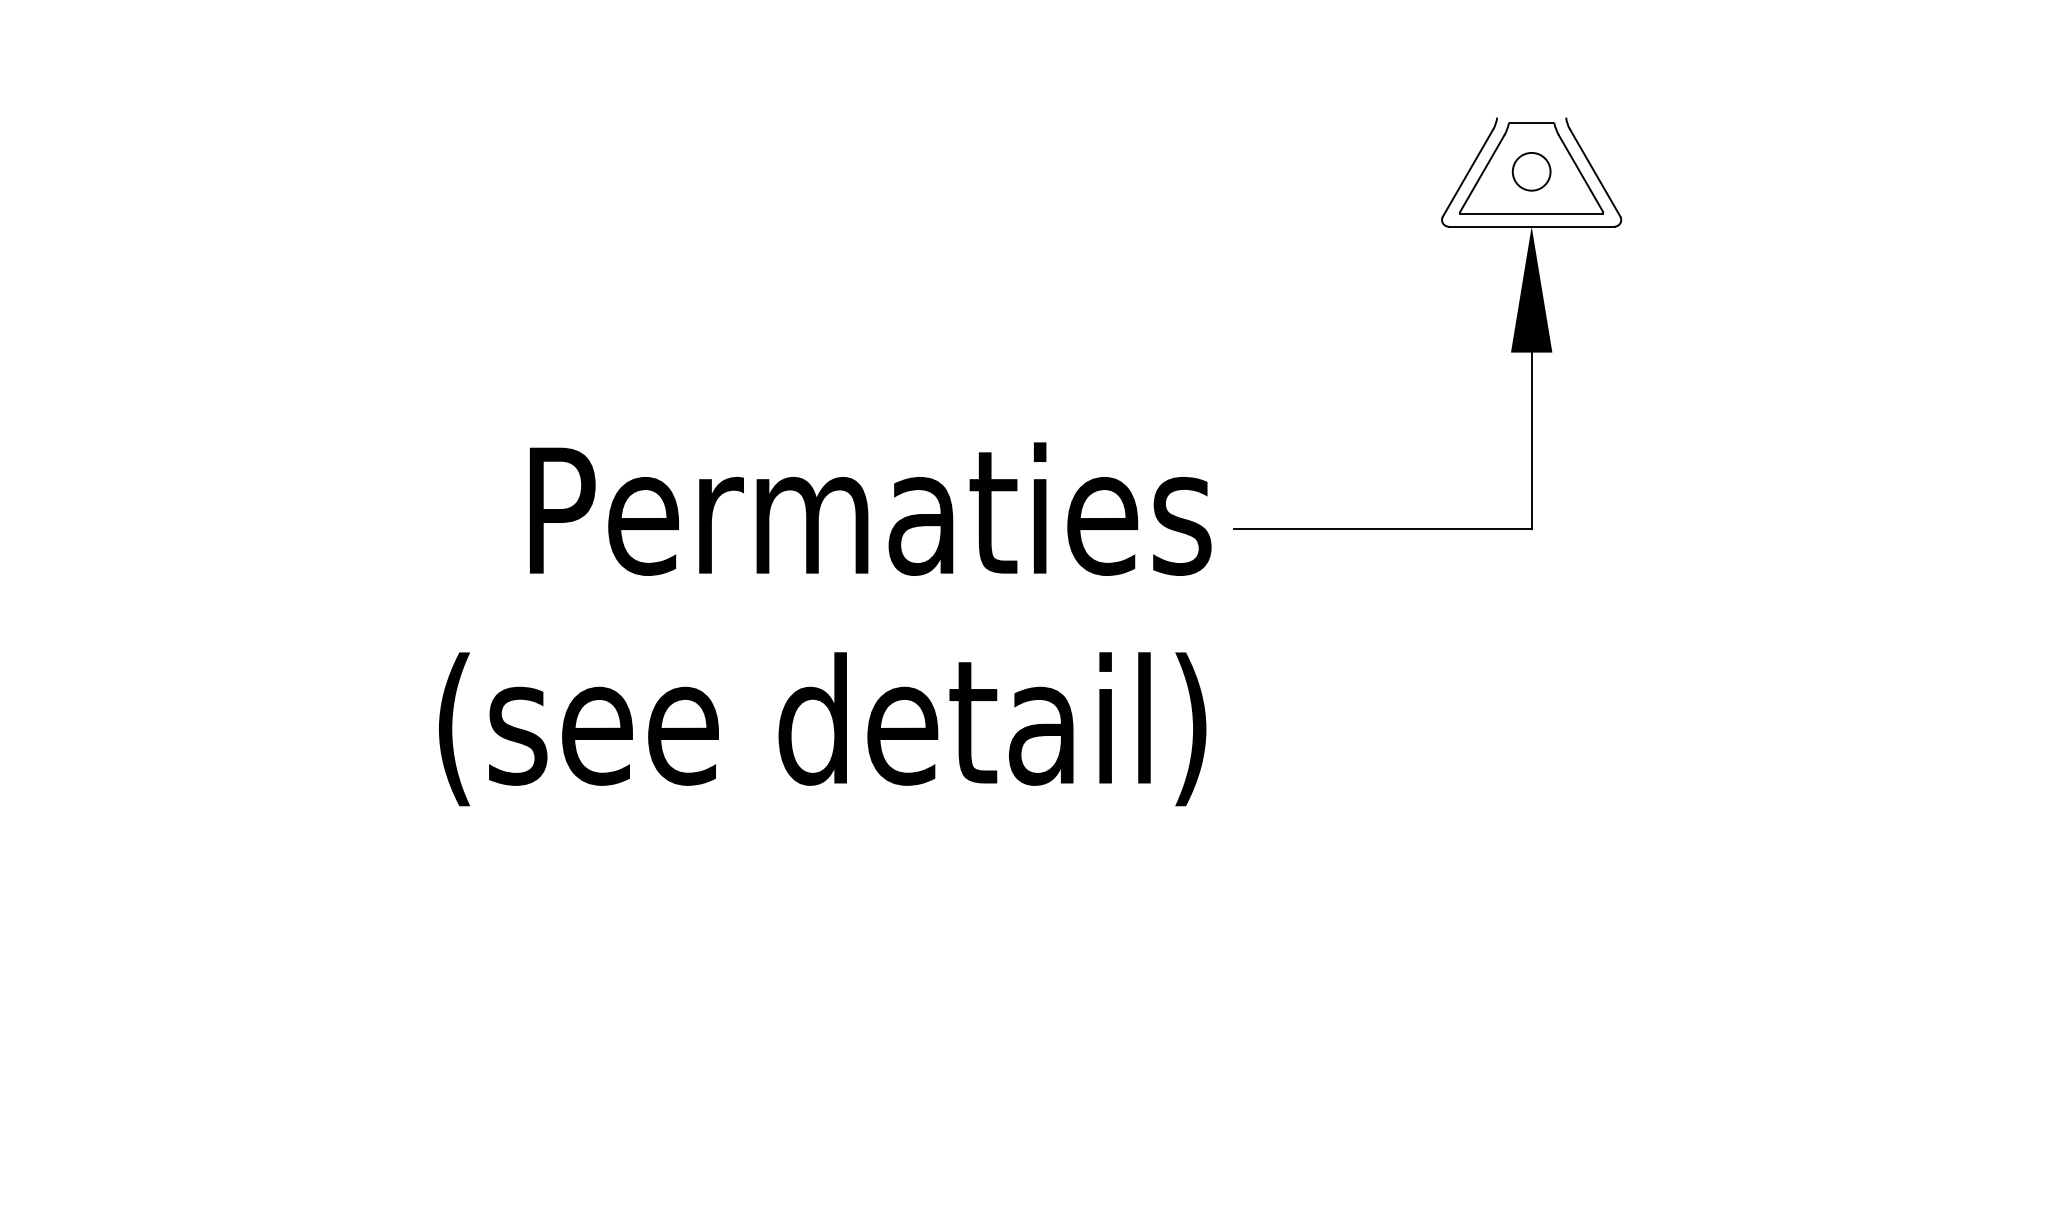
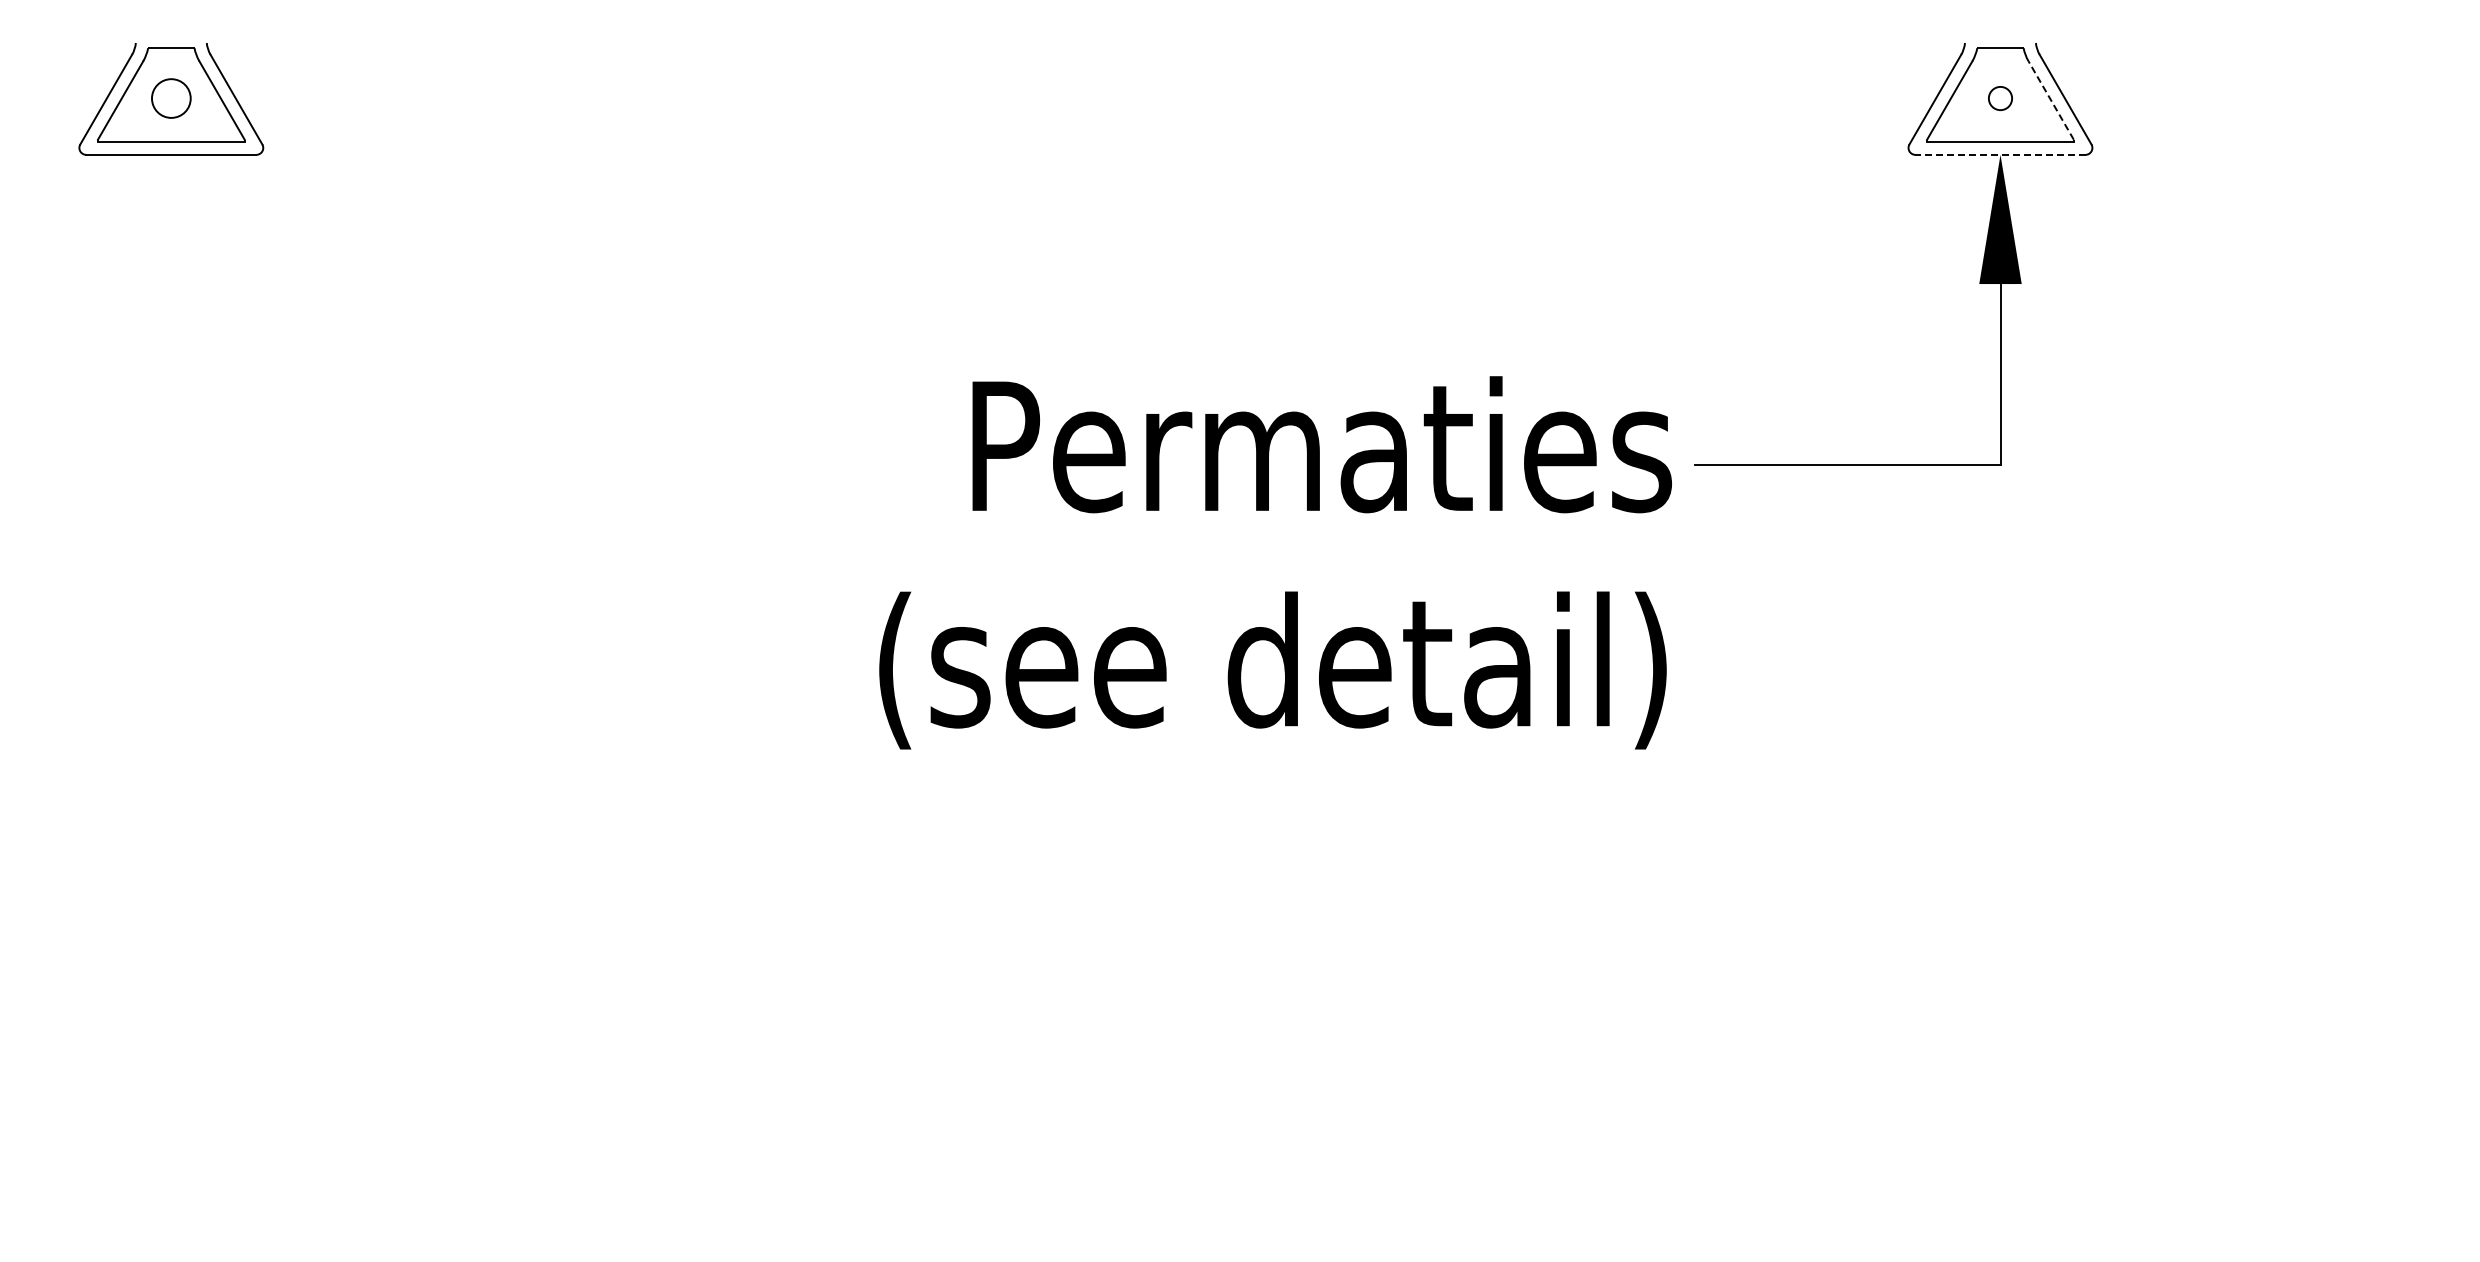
circle: (1531, 171) -> (2000, 98), size x0.6
line: (1580, 173) -> (2050, 100), solid -> dashed
line: (1531, 226) -> (2000, 154), solid -> dashed

